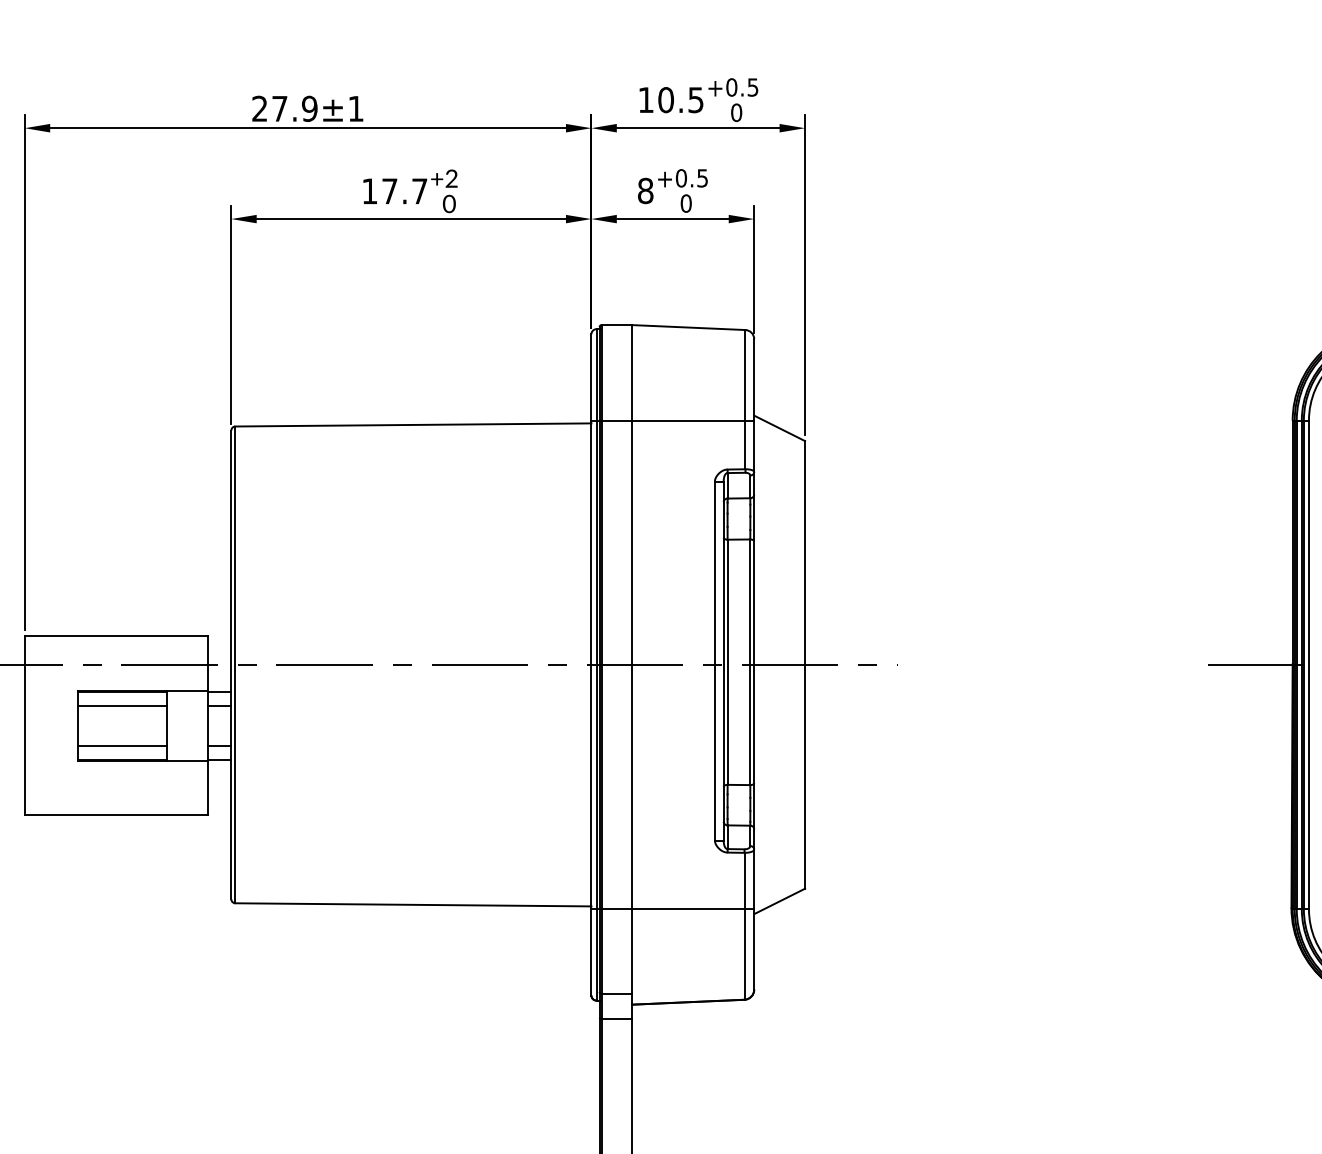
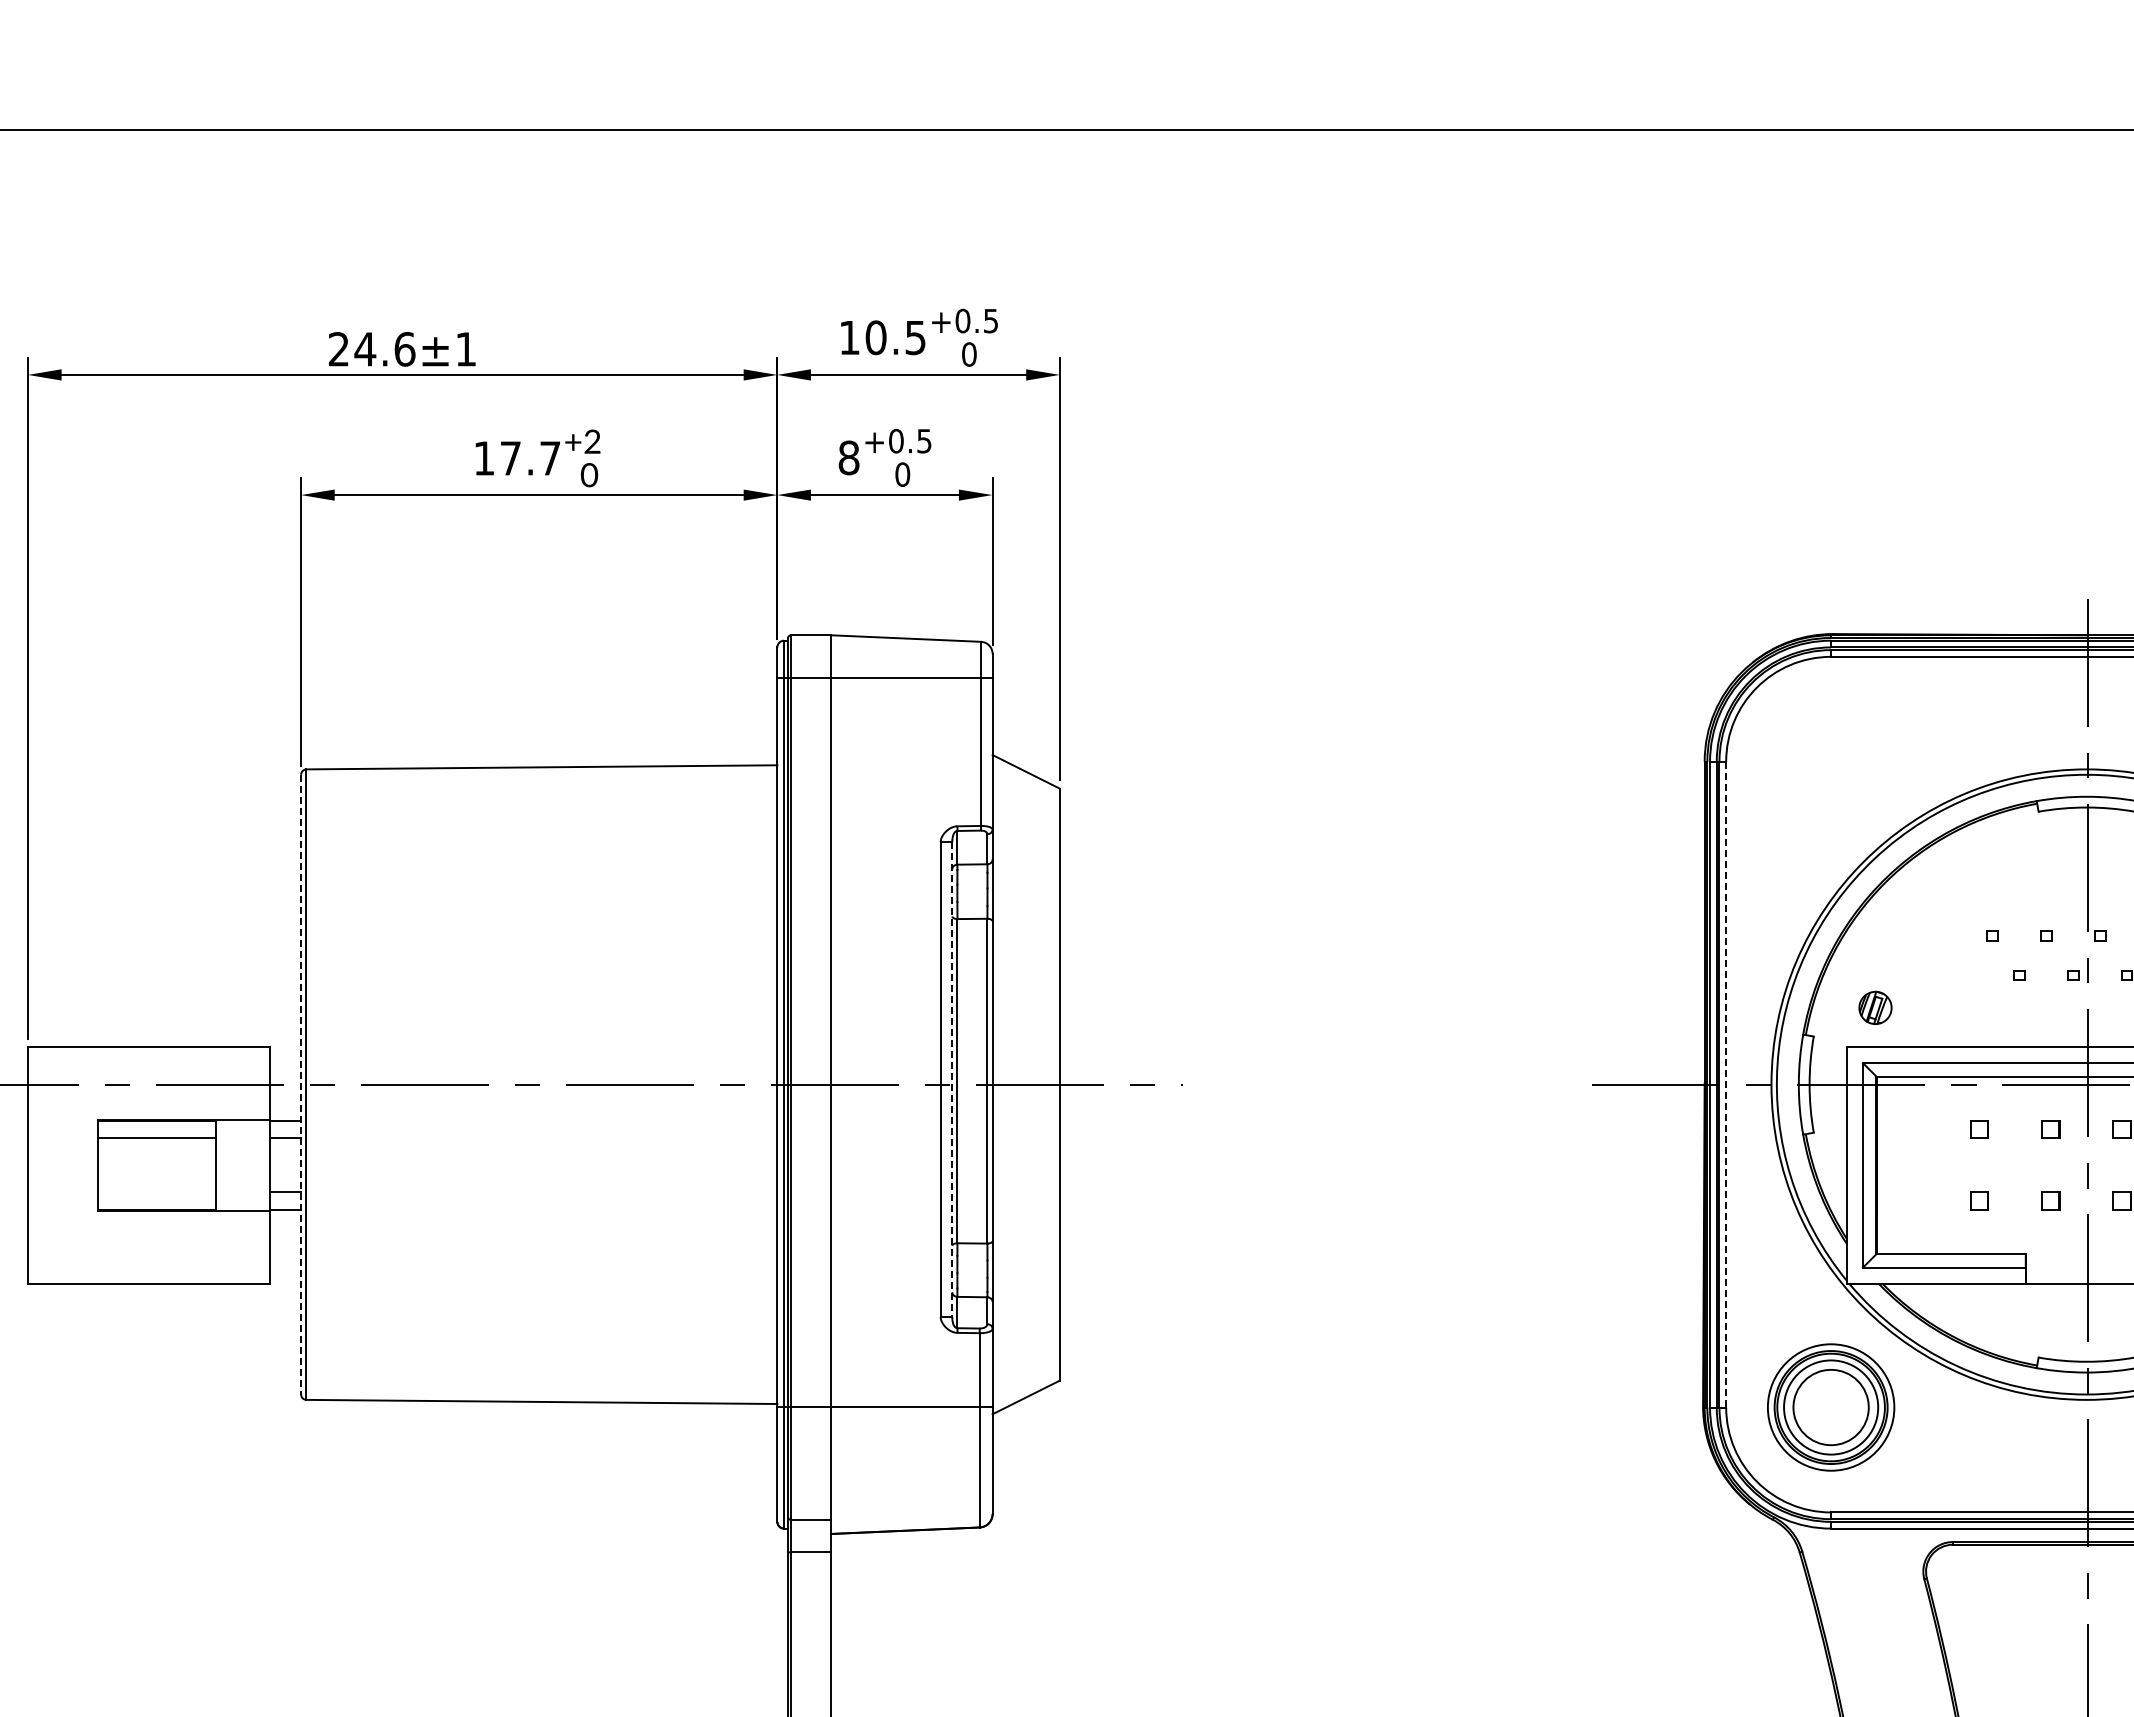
text: (294, 108) -> (384, 349), 27.9±1 -> 24.6±1
line: (672, 420) -> (884, 677), moved
line: (723, 661) -> (952, 1080), solid -> dashed
line: (231, 664) -> (301, 1084), solid -> dashed
line: (1309, 664) -> (1726, 1084), solid -> dashed
line: (122, 746) -> (157, 1192), removed

